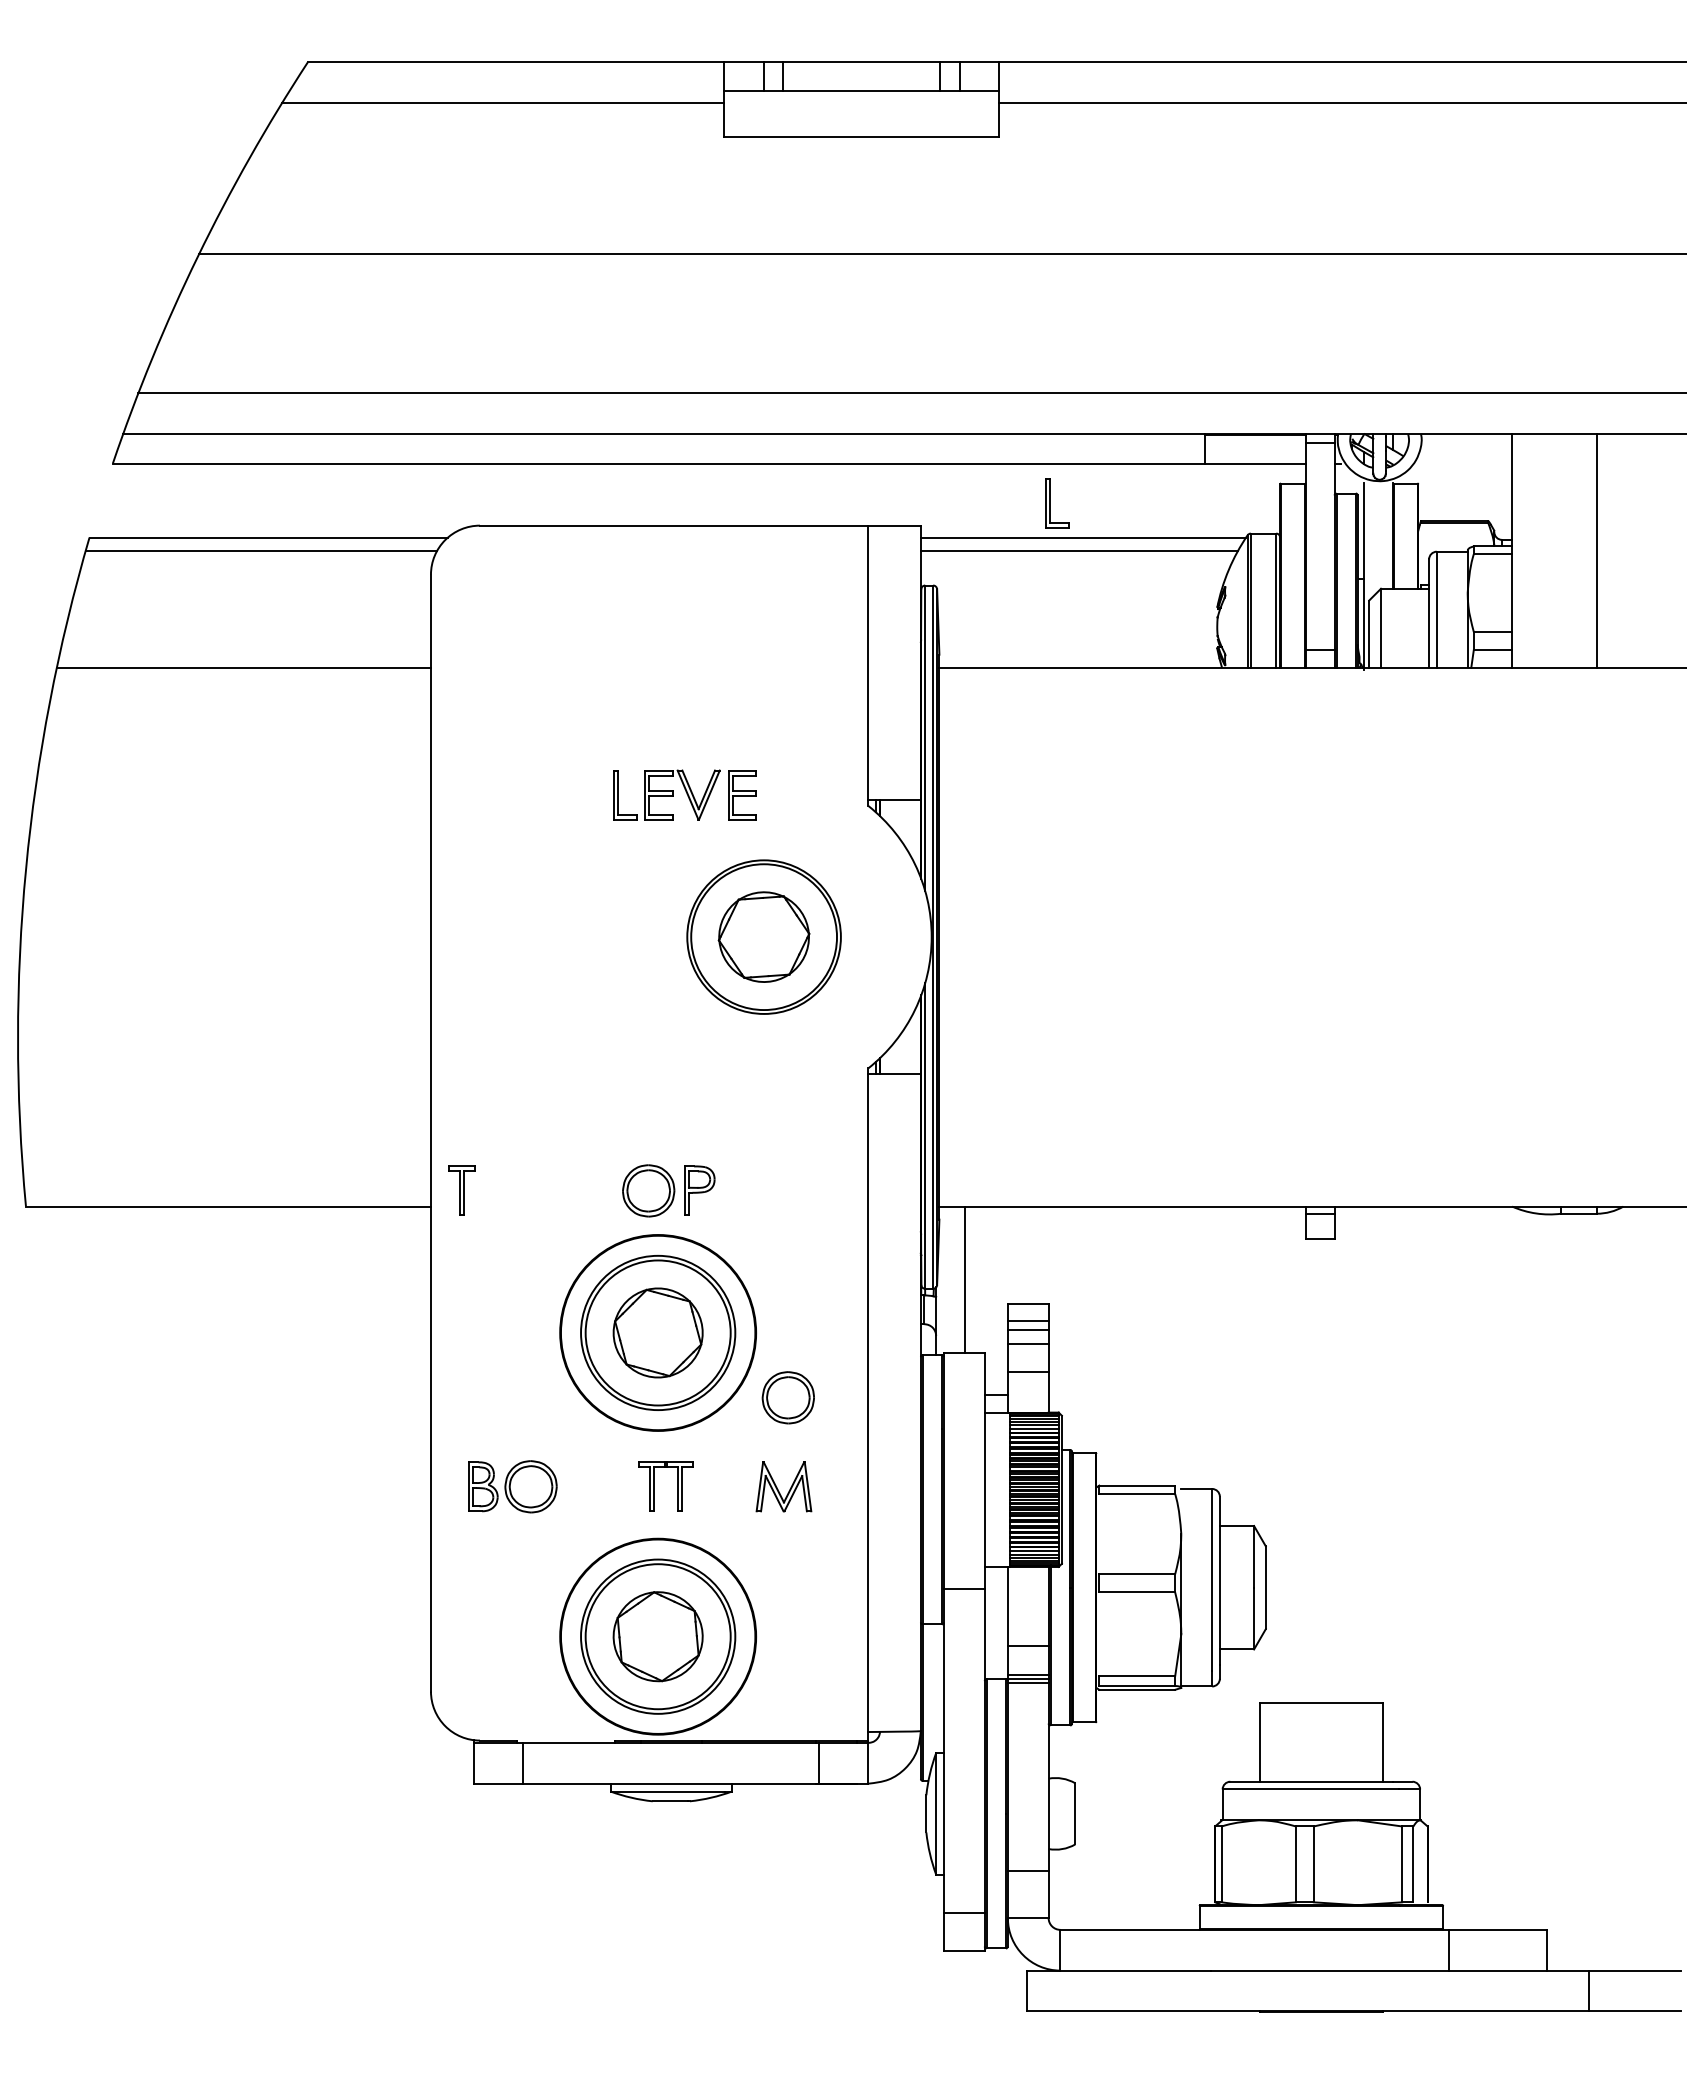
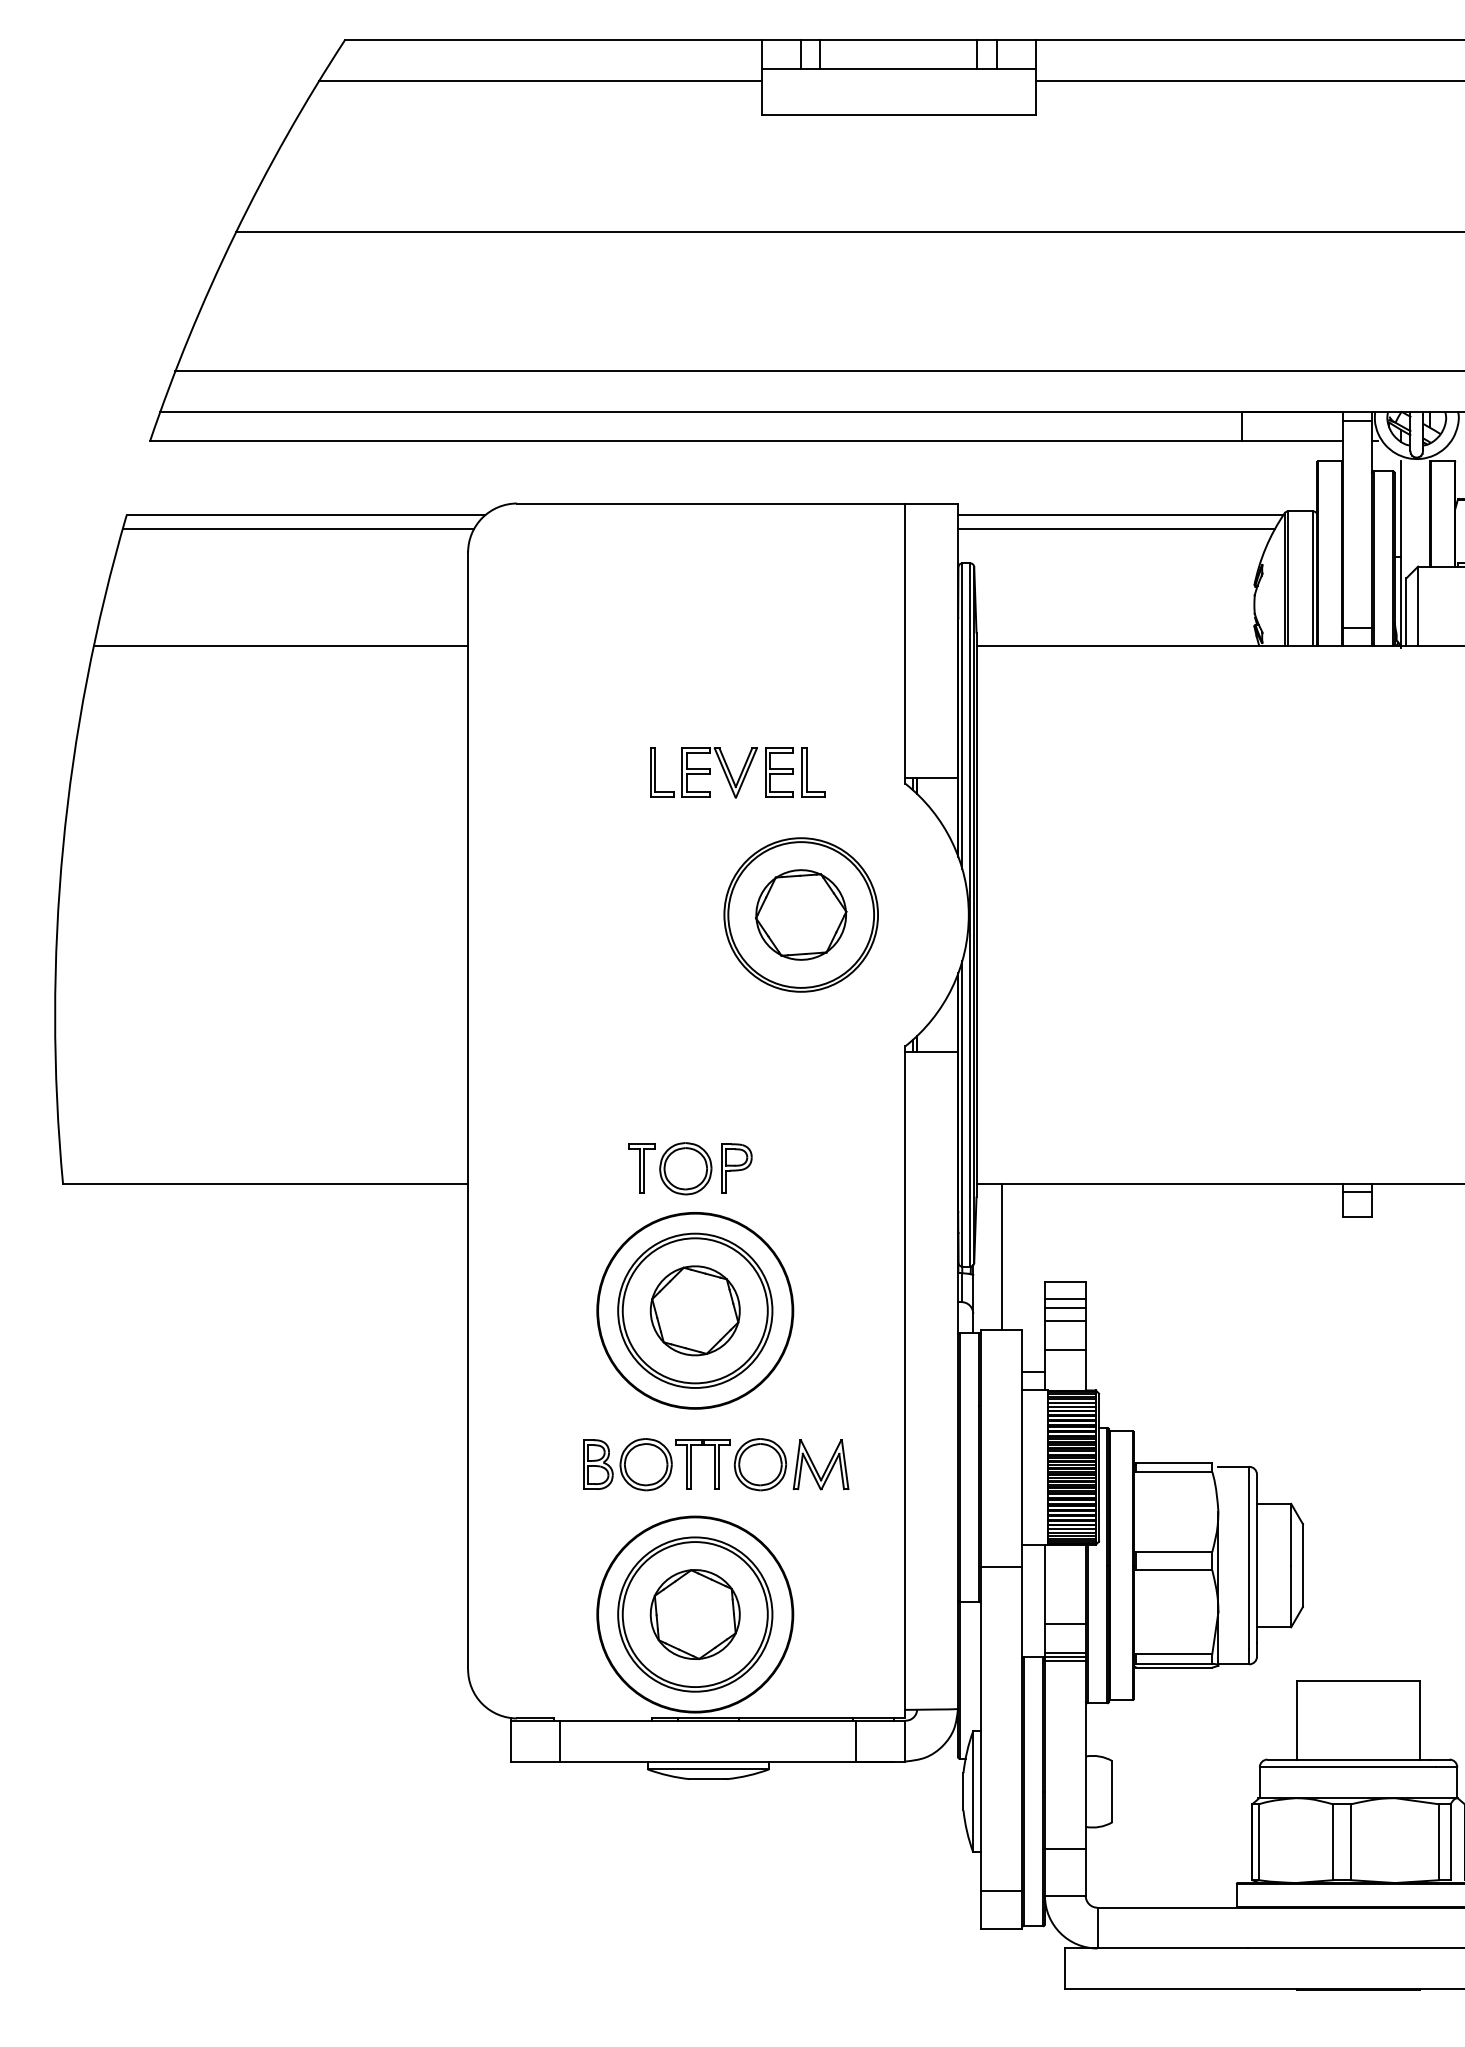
part: (1050, 503) -> (806, 773), moved
part: (461, 1190) -> (641, 1168), moved
part: (787, 1397) -> (759, 1464), moved
part: (512, 1486) -> (627, 1464), moved

